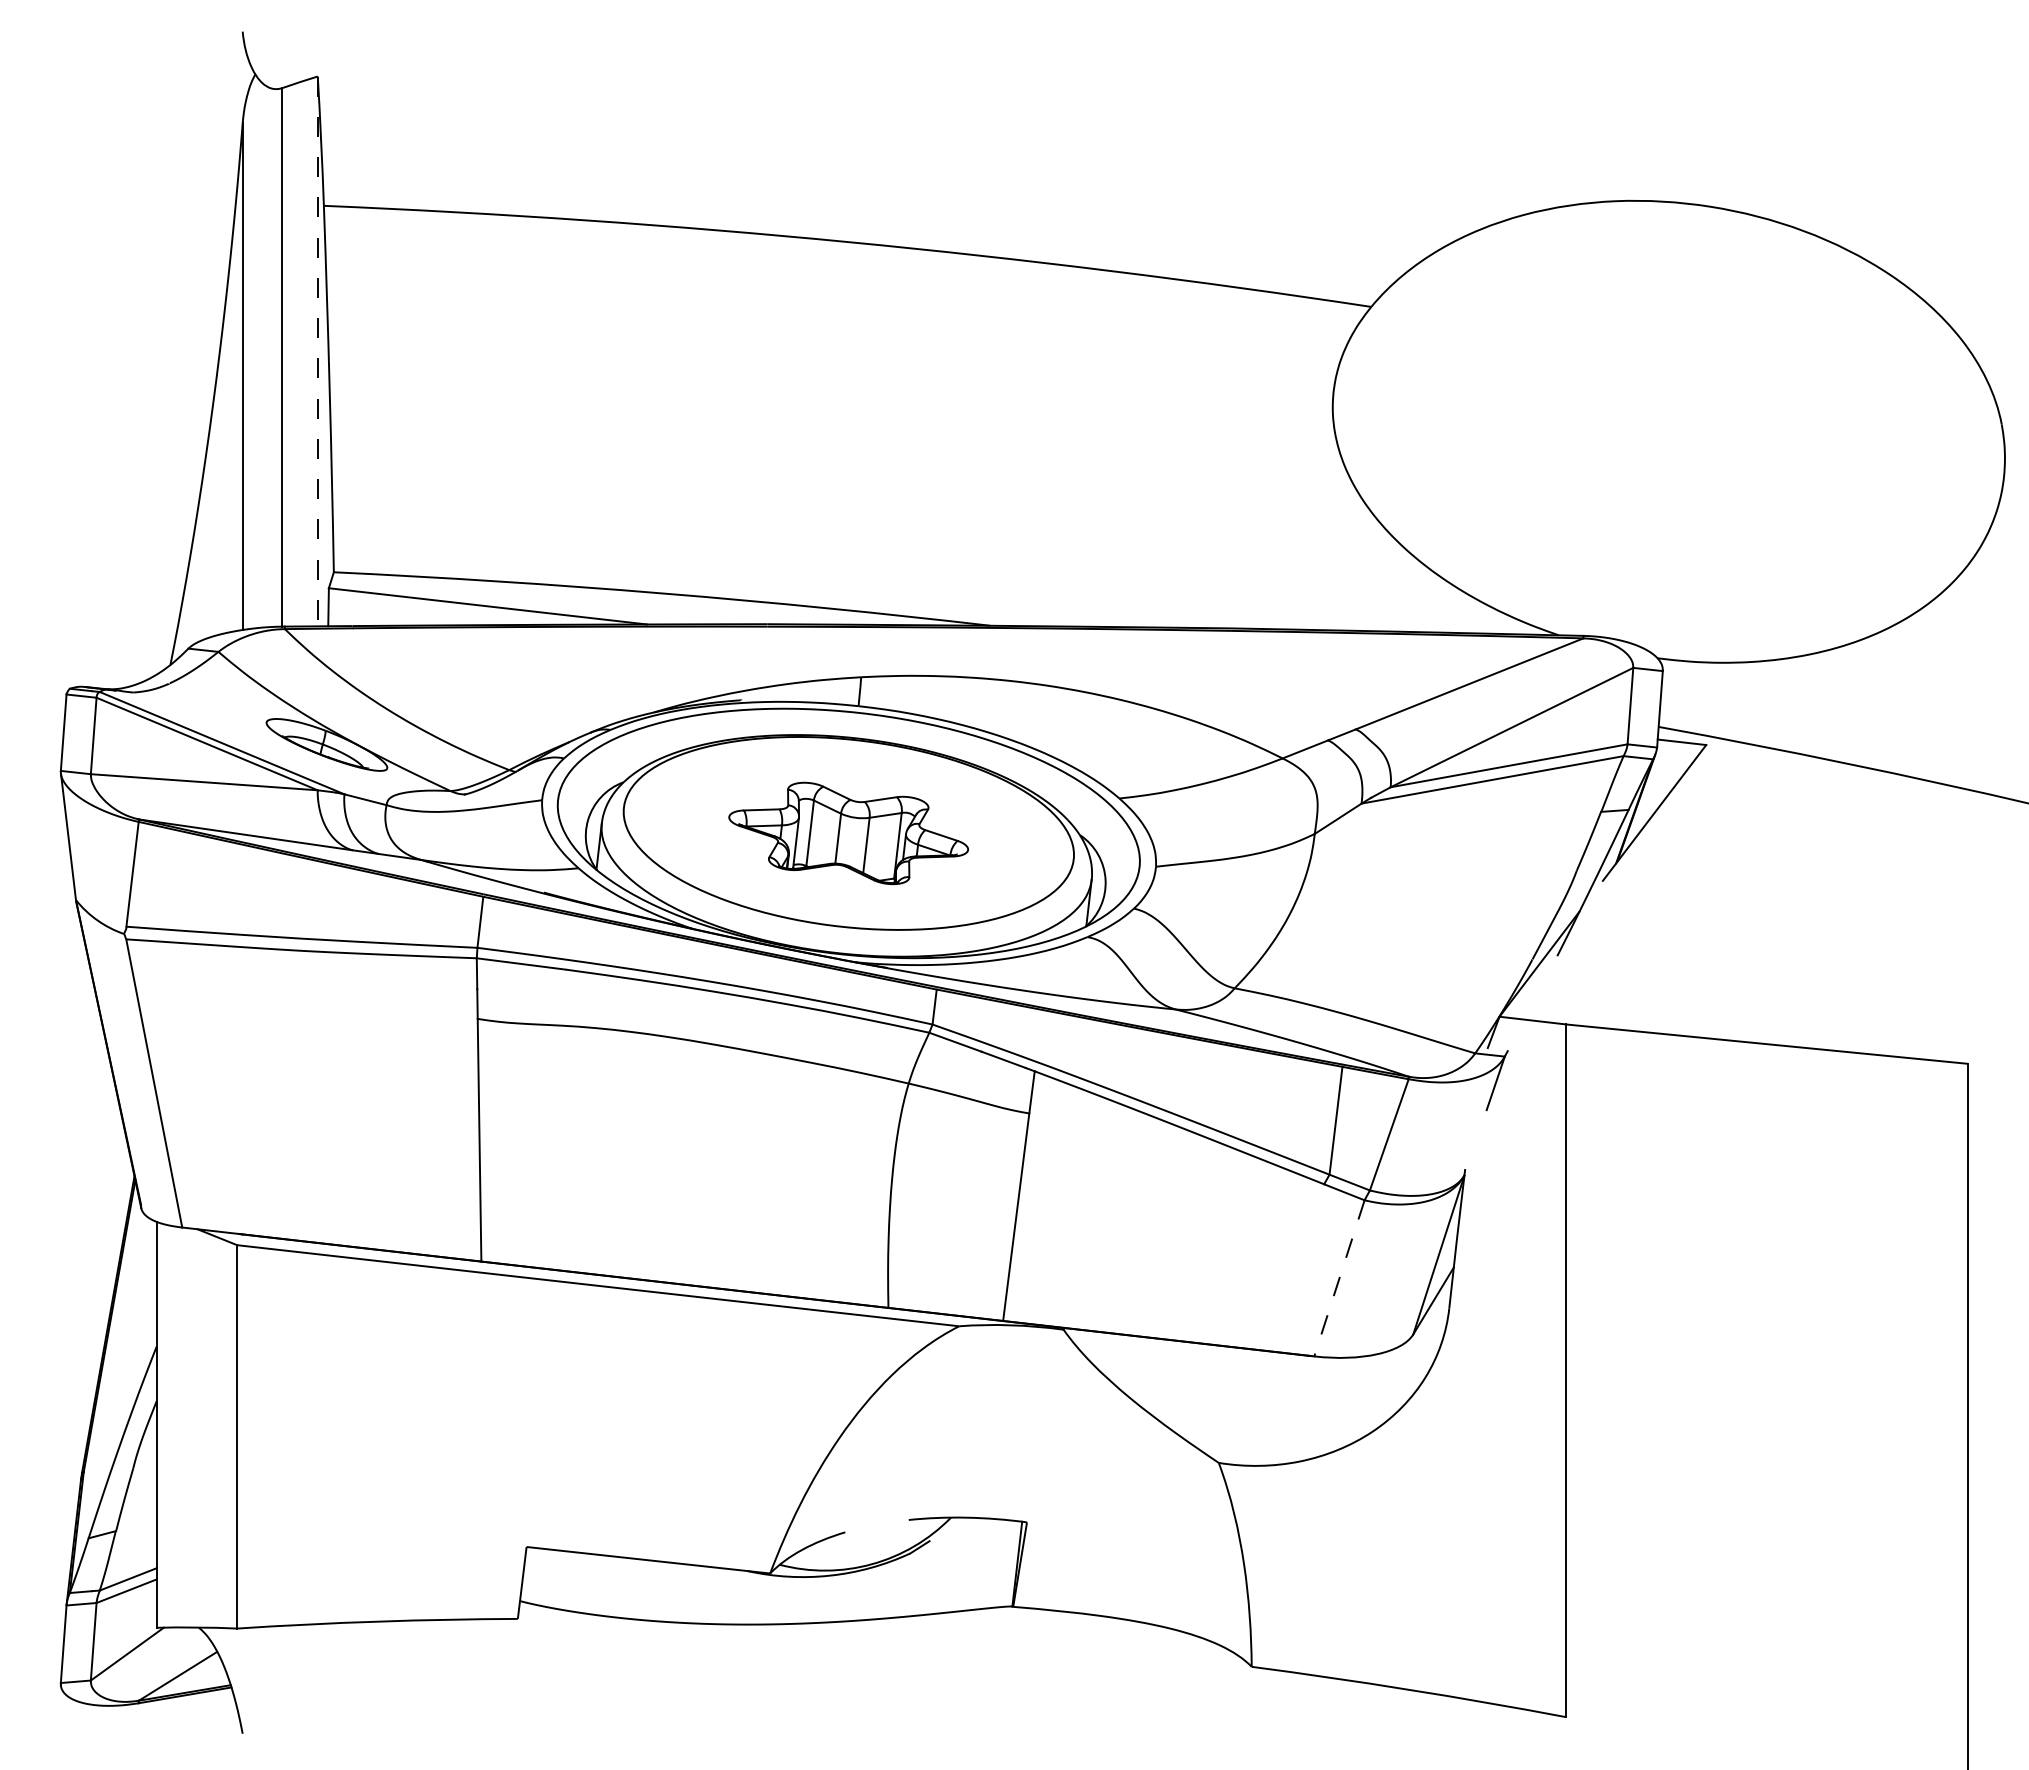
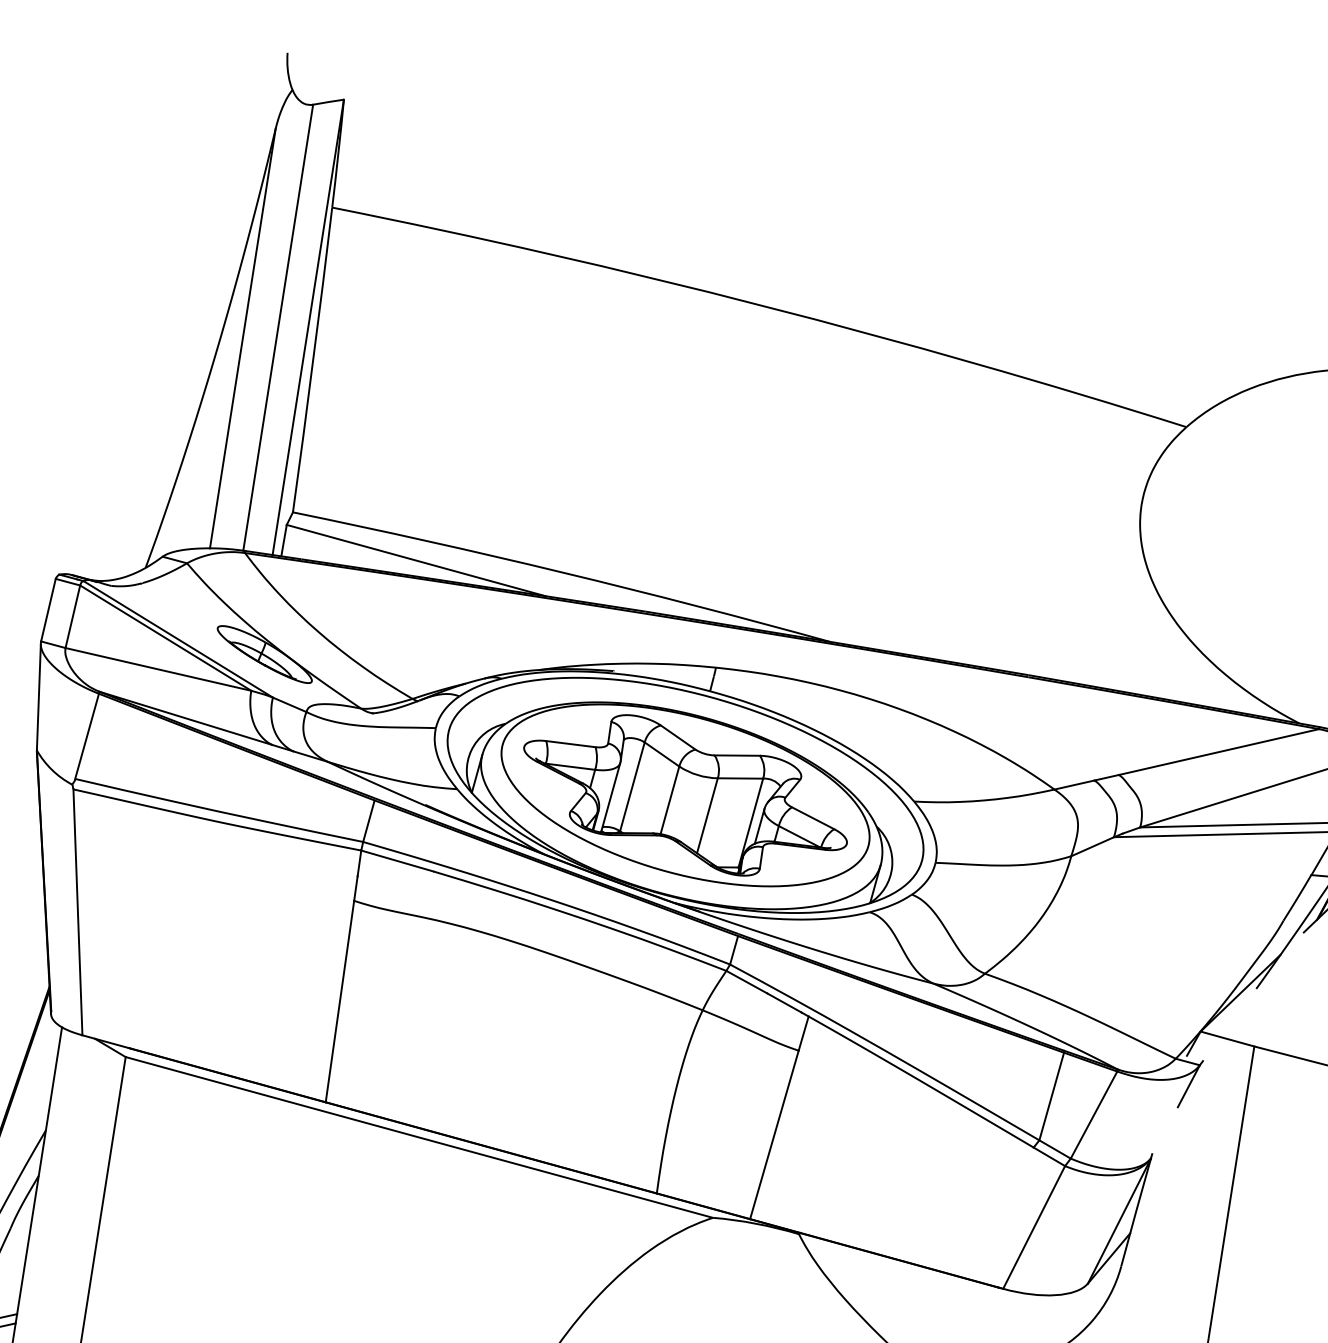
line: (317, 351) -> (308, 327), dashed -> solid
part: (848, 833) -> (685, 795), size x1.67
line: (1339, 1278) -> (1034, 1227), dashed -> solid

